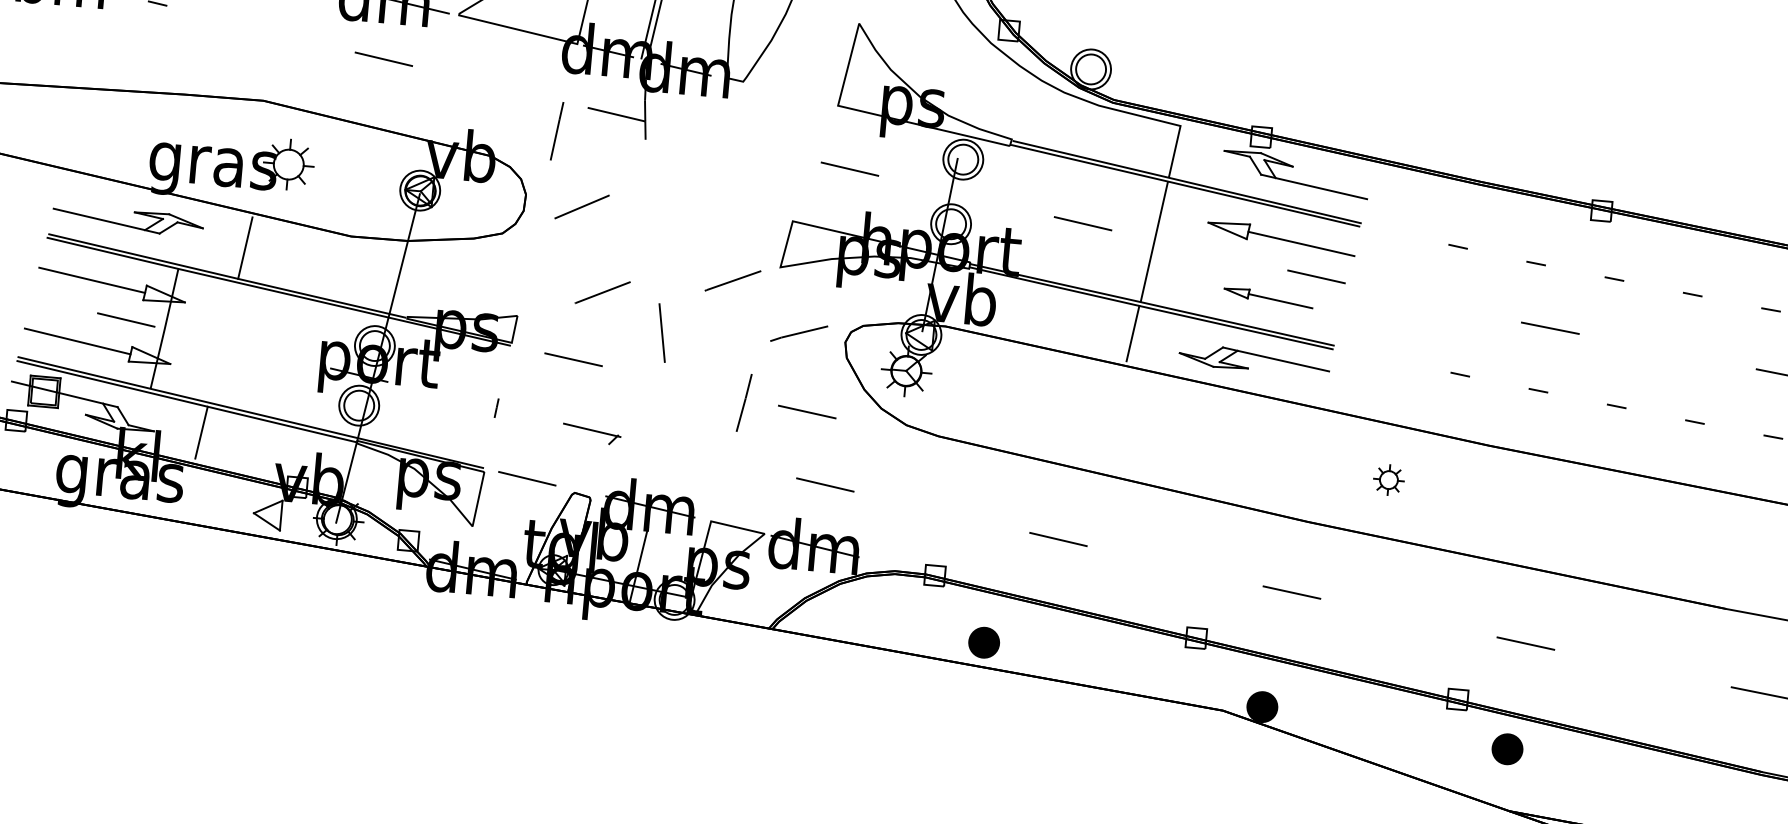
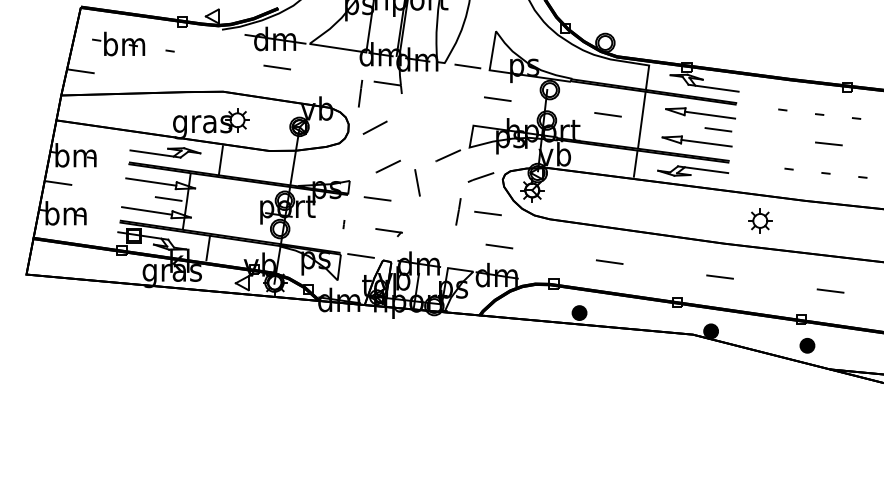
line: (791, 93) -> (467, 66), added
part: (1267, 297) -> (696, 141), size x1.67
part: (1389, 479) -> (760, 220), size x1.67
part: (1507, 748) -> (807, 345), moved

